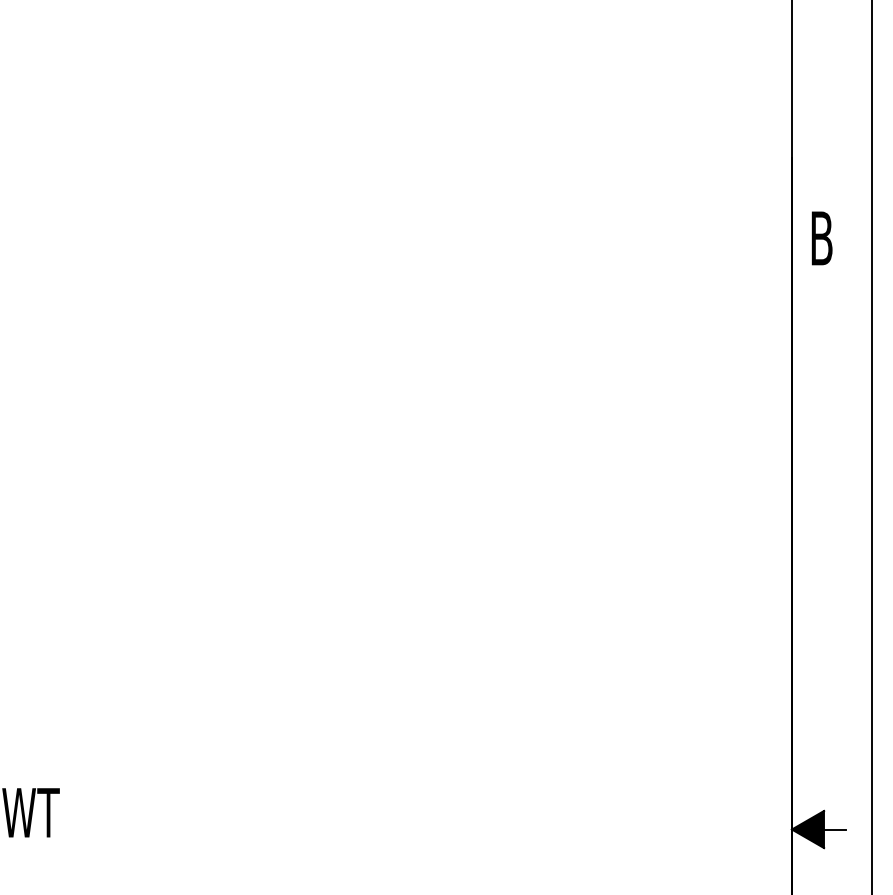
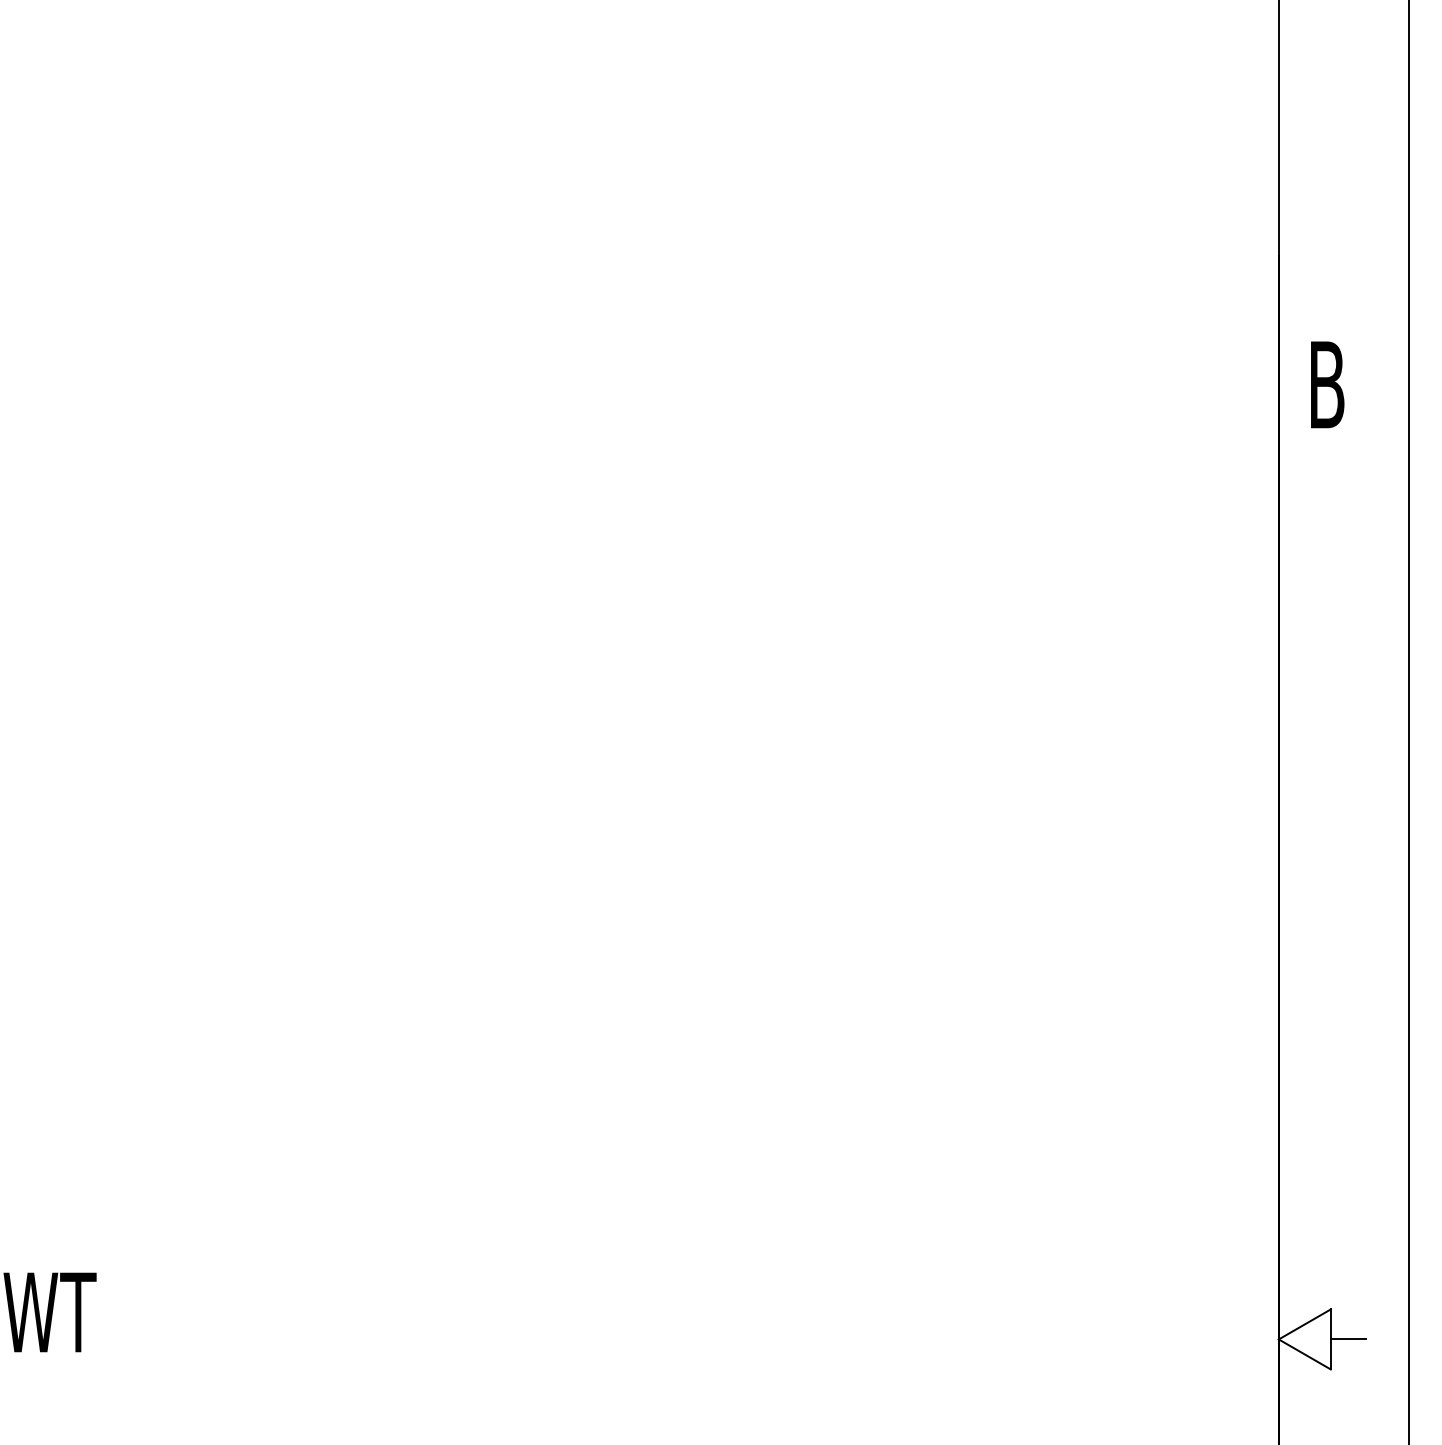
fill: (807, 829) -> (1303, 1339), removed

